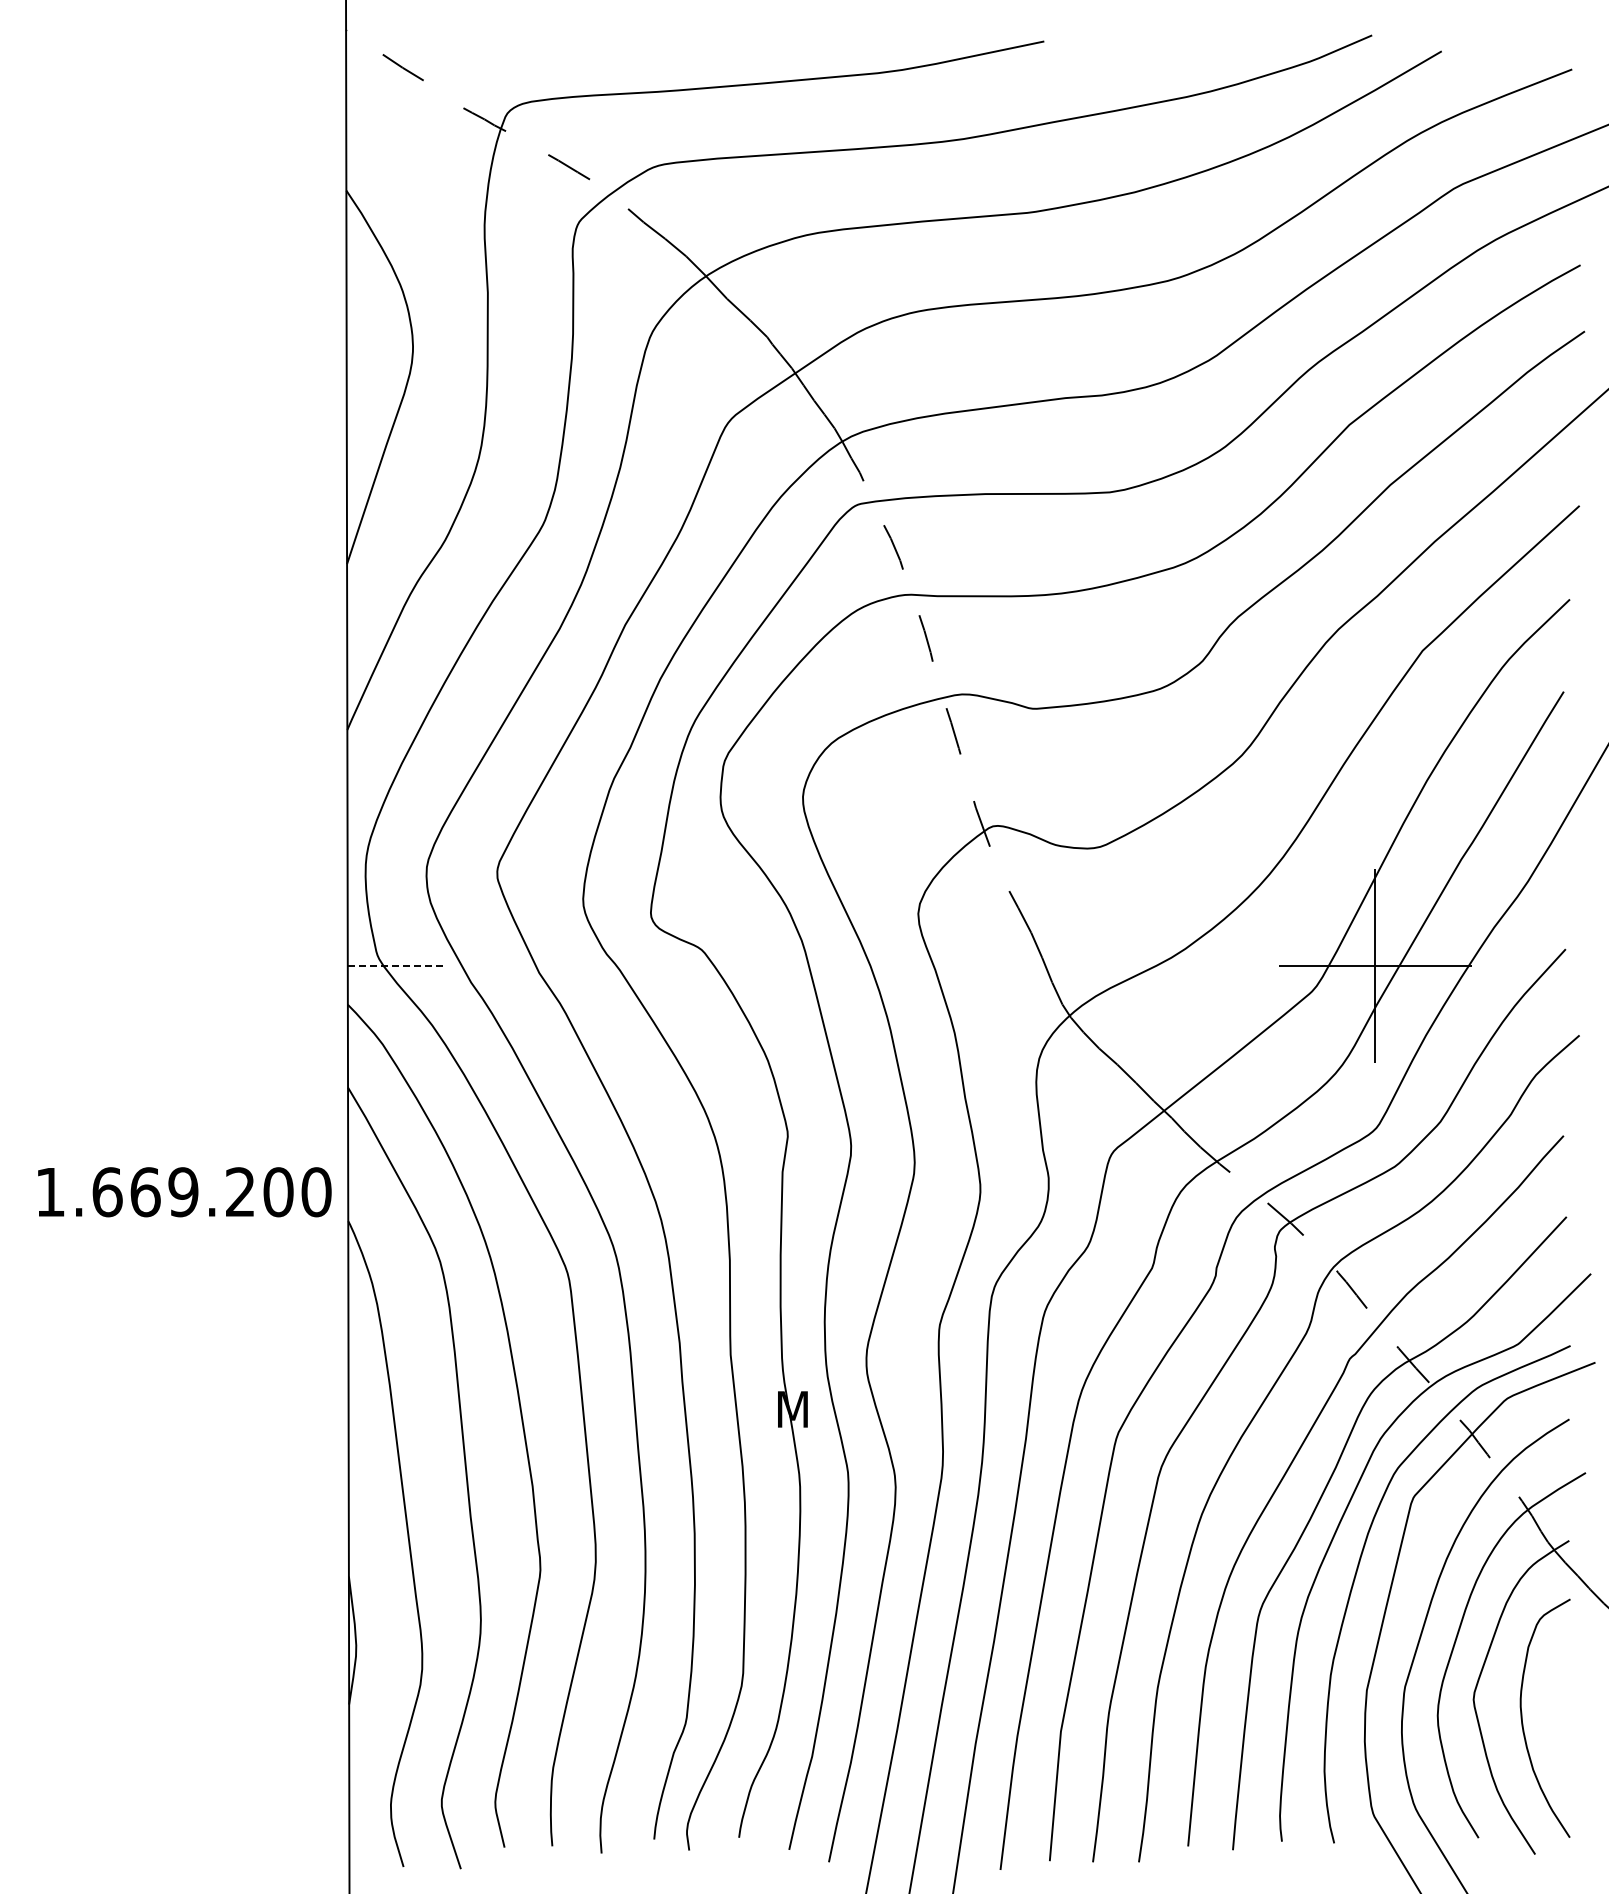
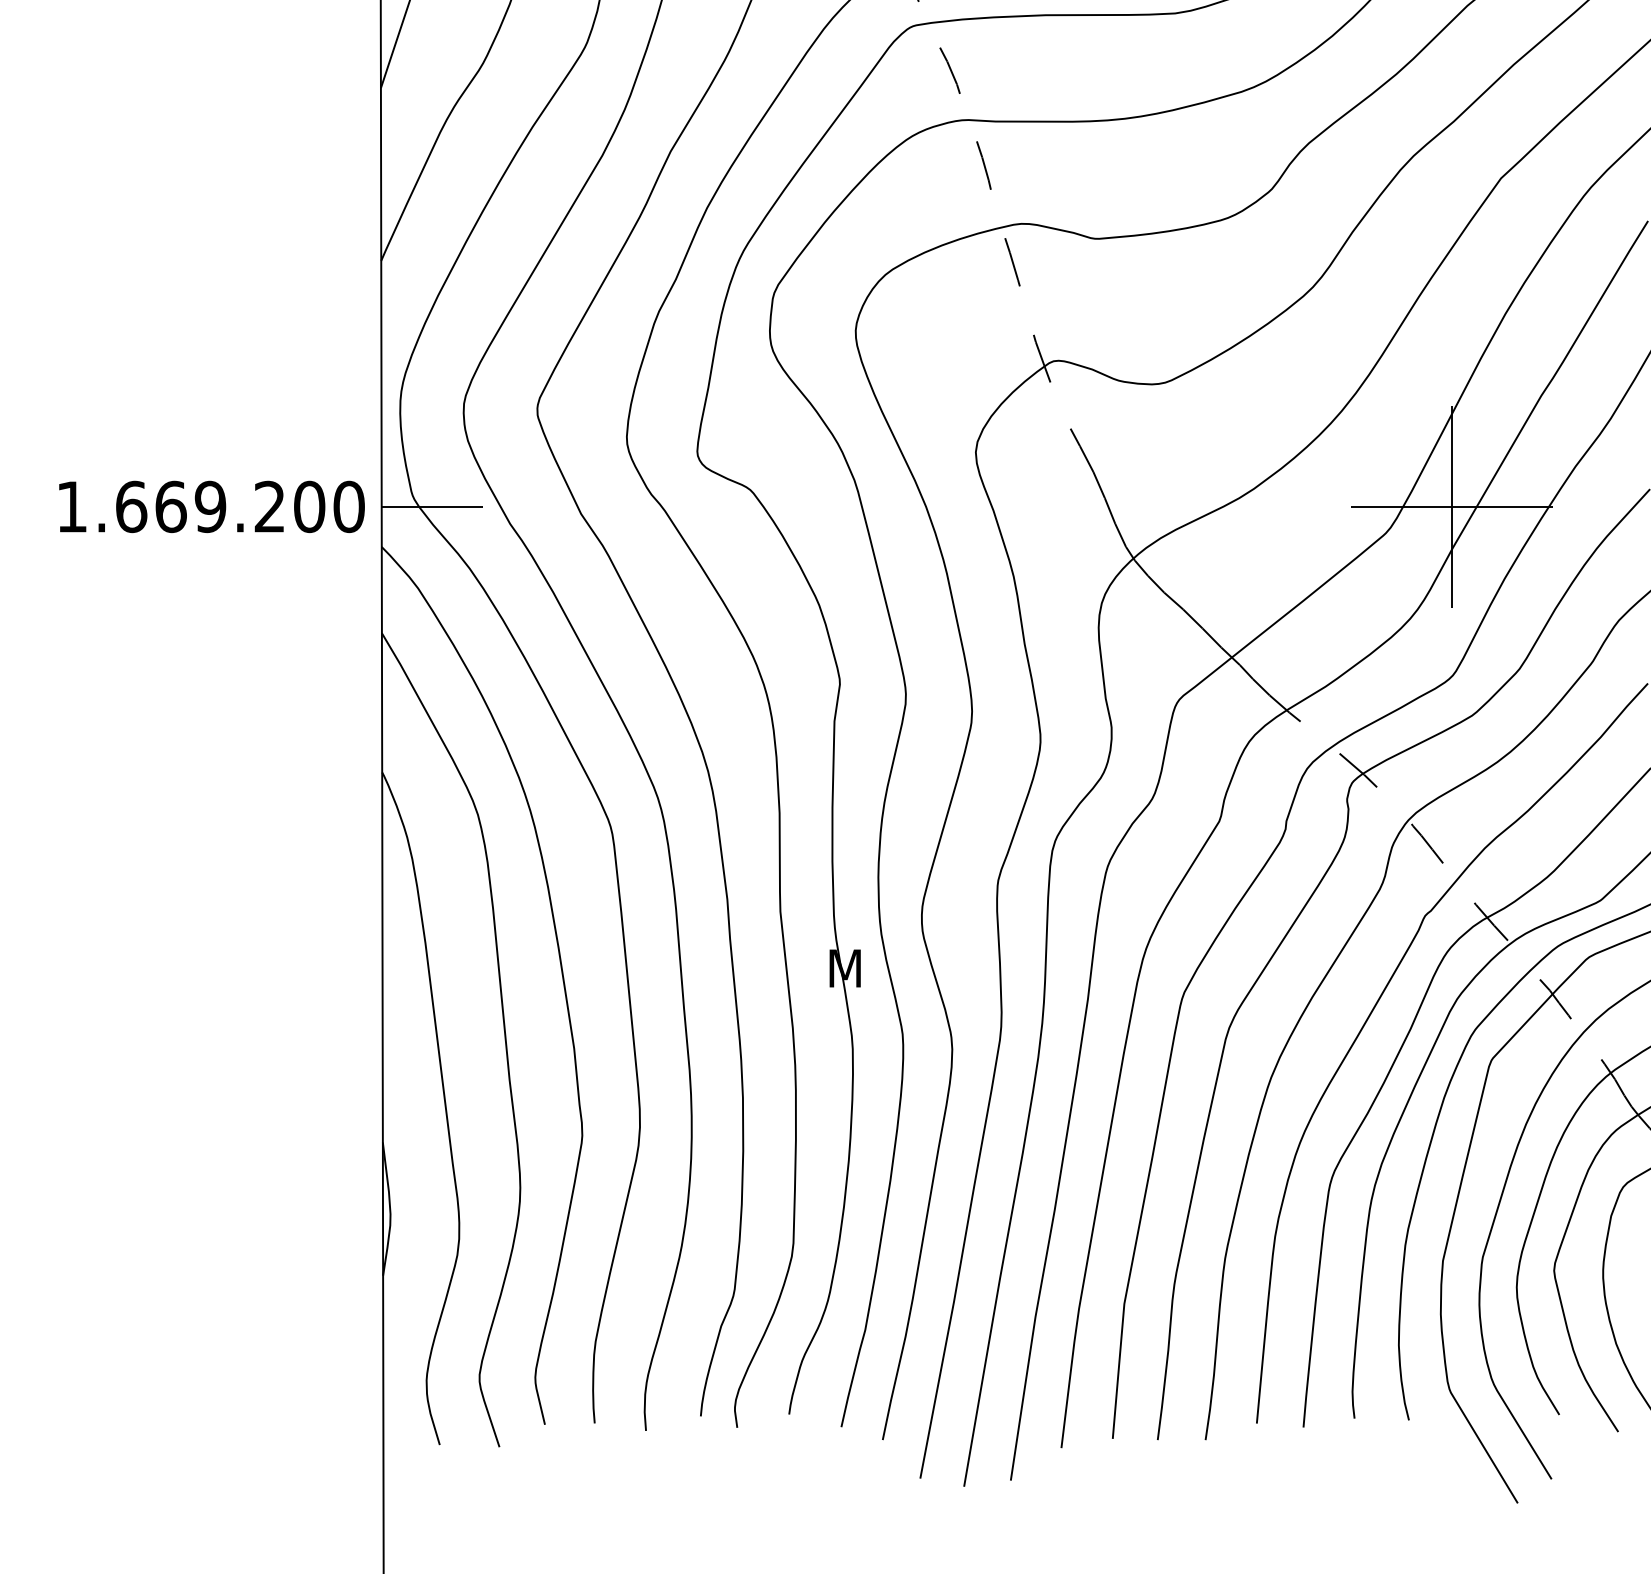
line: (396, 966) -> (432, 507), dashed -> solid
text: (184, 1192) -> (211, 507), moved

